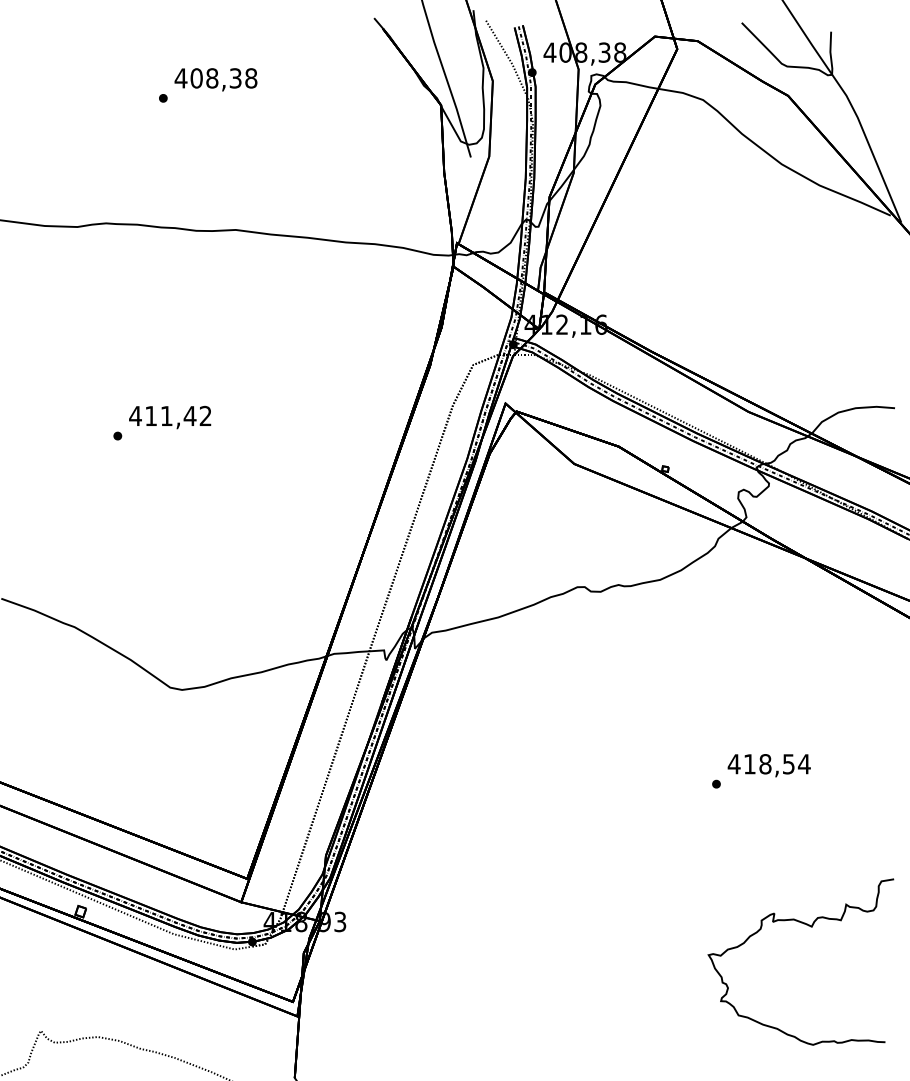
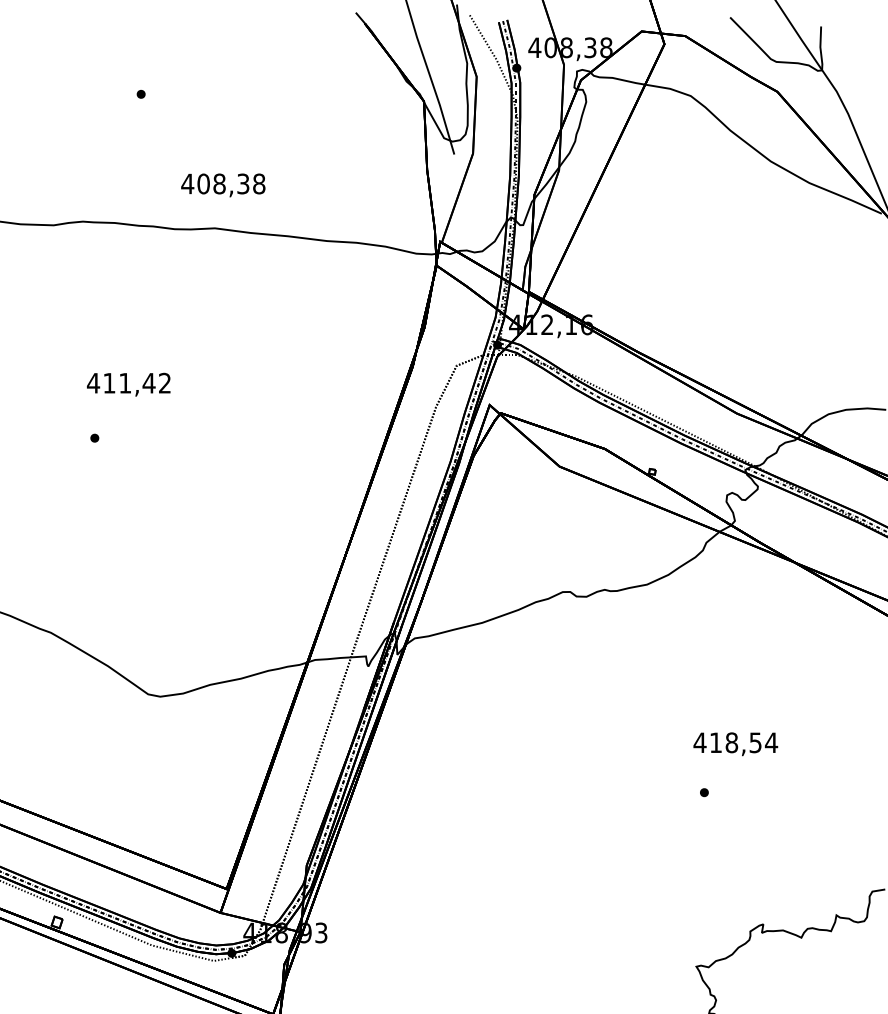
text: (215, 79) -> (222, 185), moved
text: (170, 417) -> (129, 384), moved
text: (768, 765) -> (734, 744), moved

